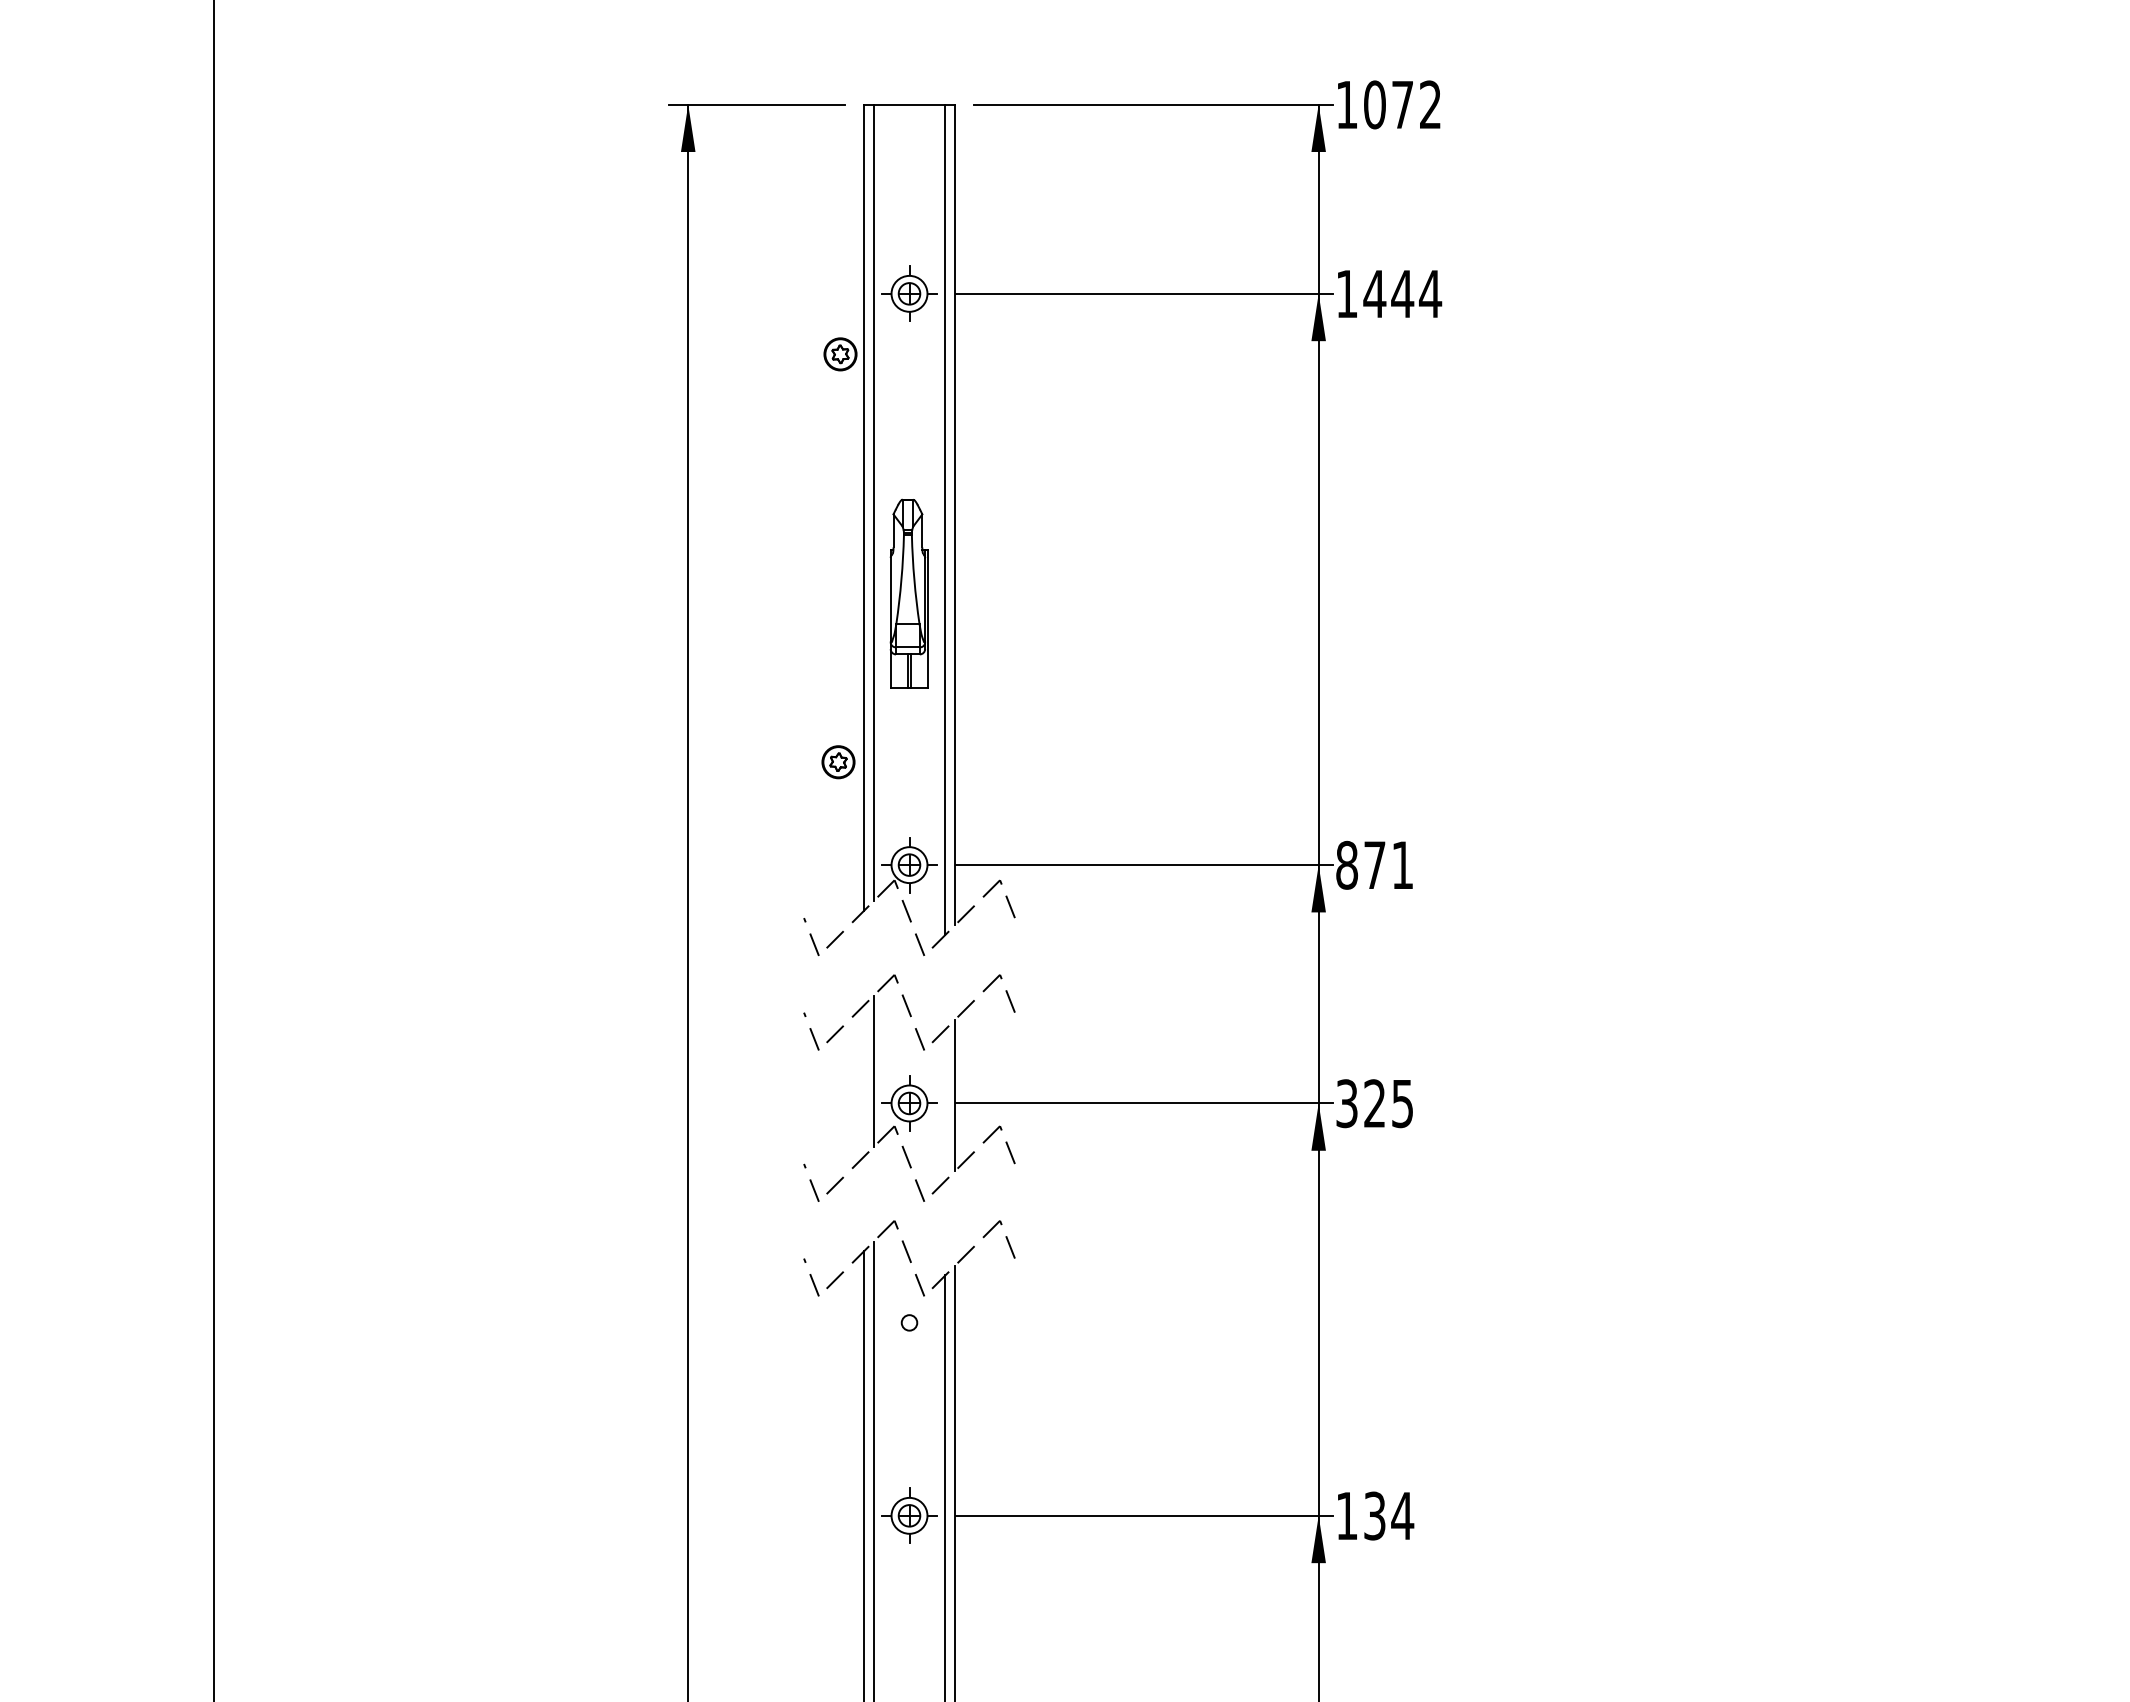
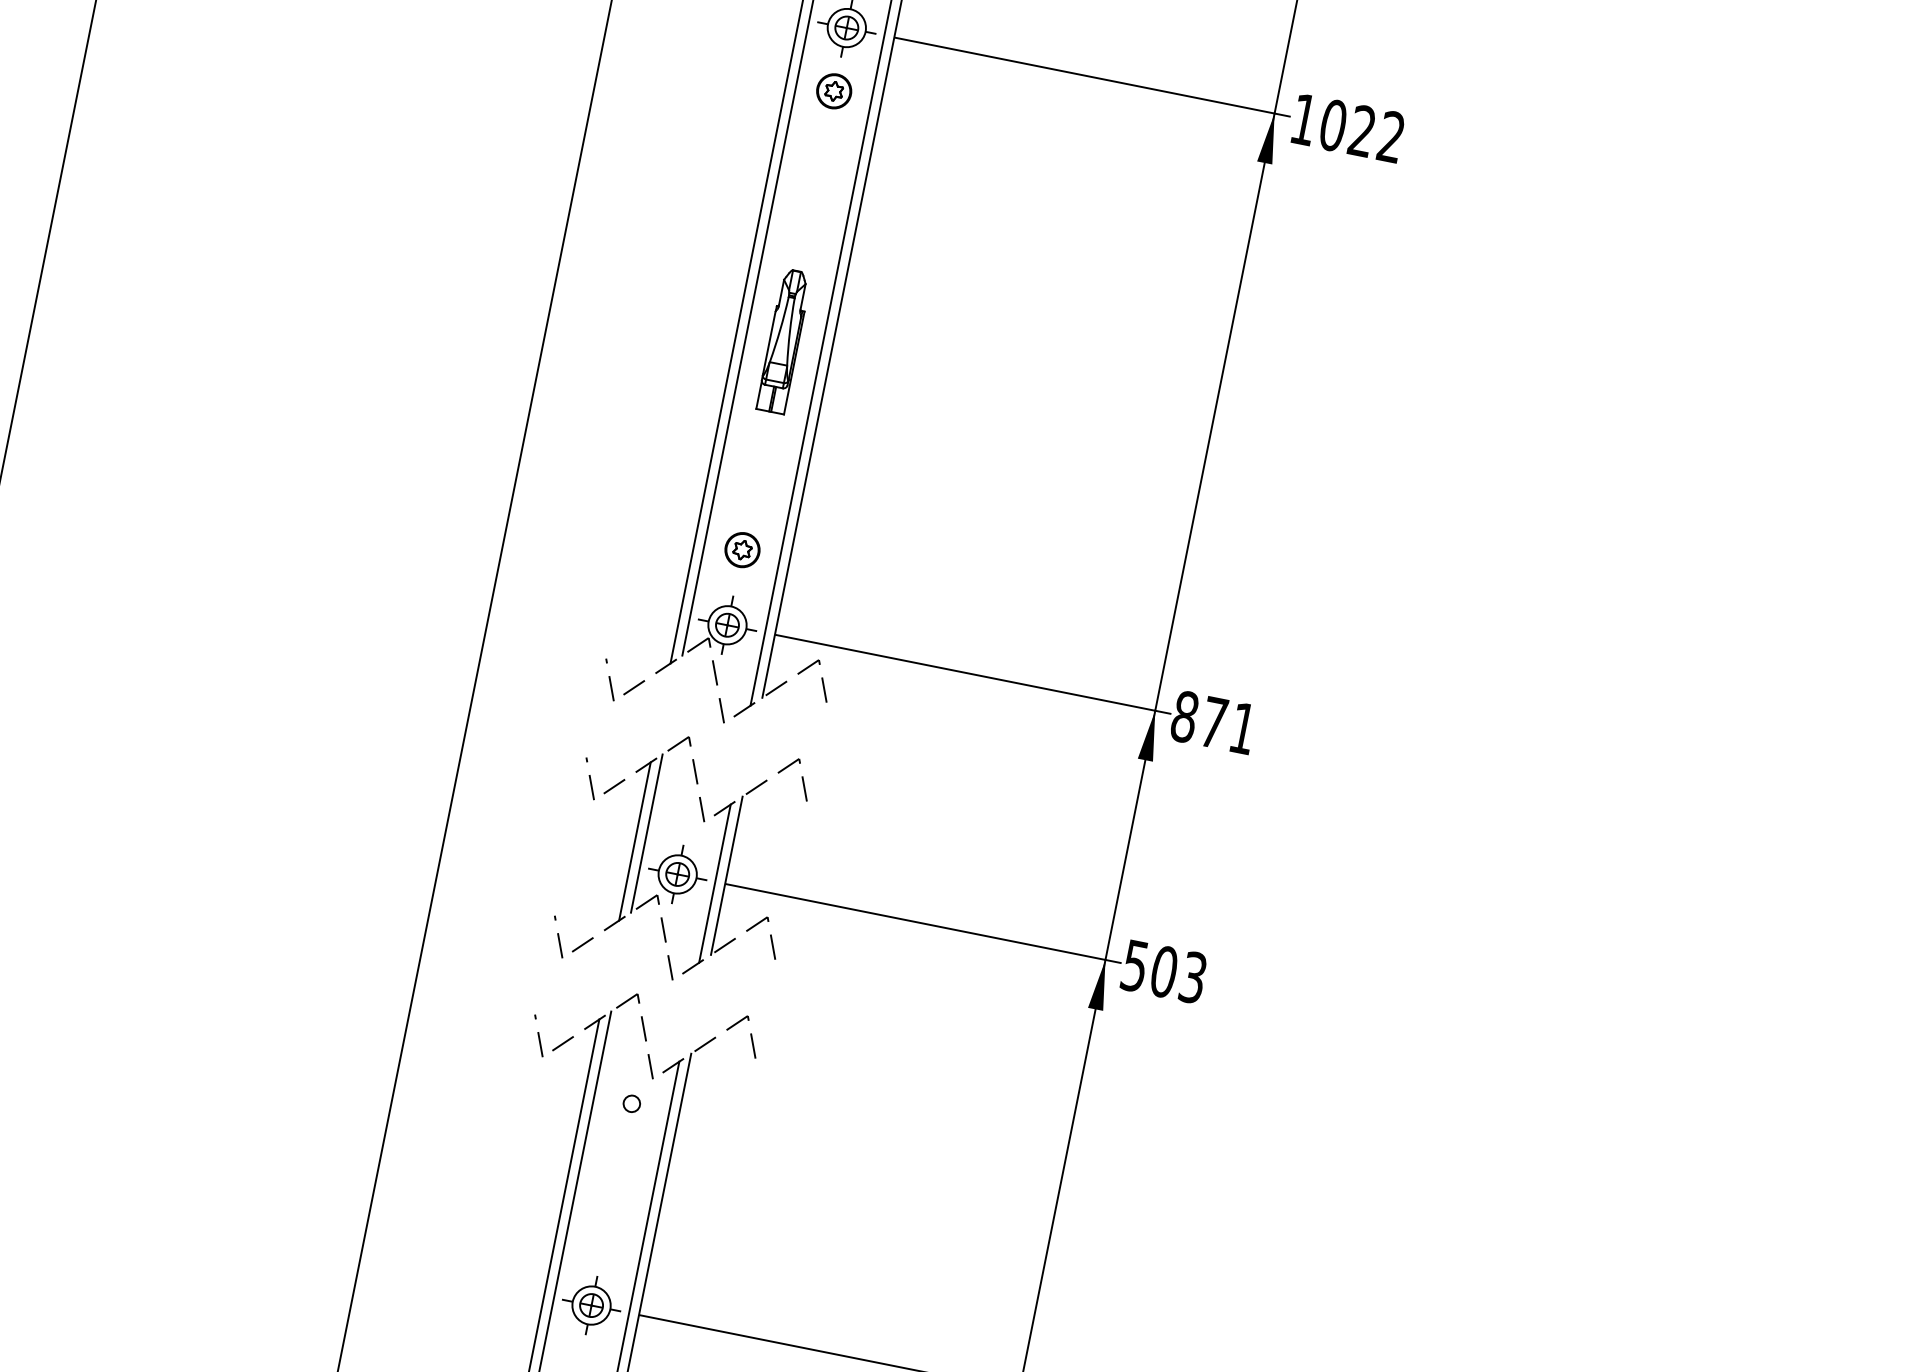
text: (1402, 293) -> (1362, 130), 1444 -> 1022
part: (840, 354) -> (834, 91), moved
part: (909, 593) -> (784, 341), size x0.71
part: (838, 762) -> (742, 550), moved
line: (864, 1080) -> (635, 841), added
text: (1374, 1103) -> (1163, 971), 325 -> 503
line: (945, 1104) -> (715, 883), added

